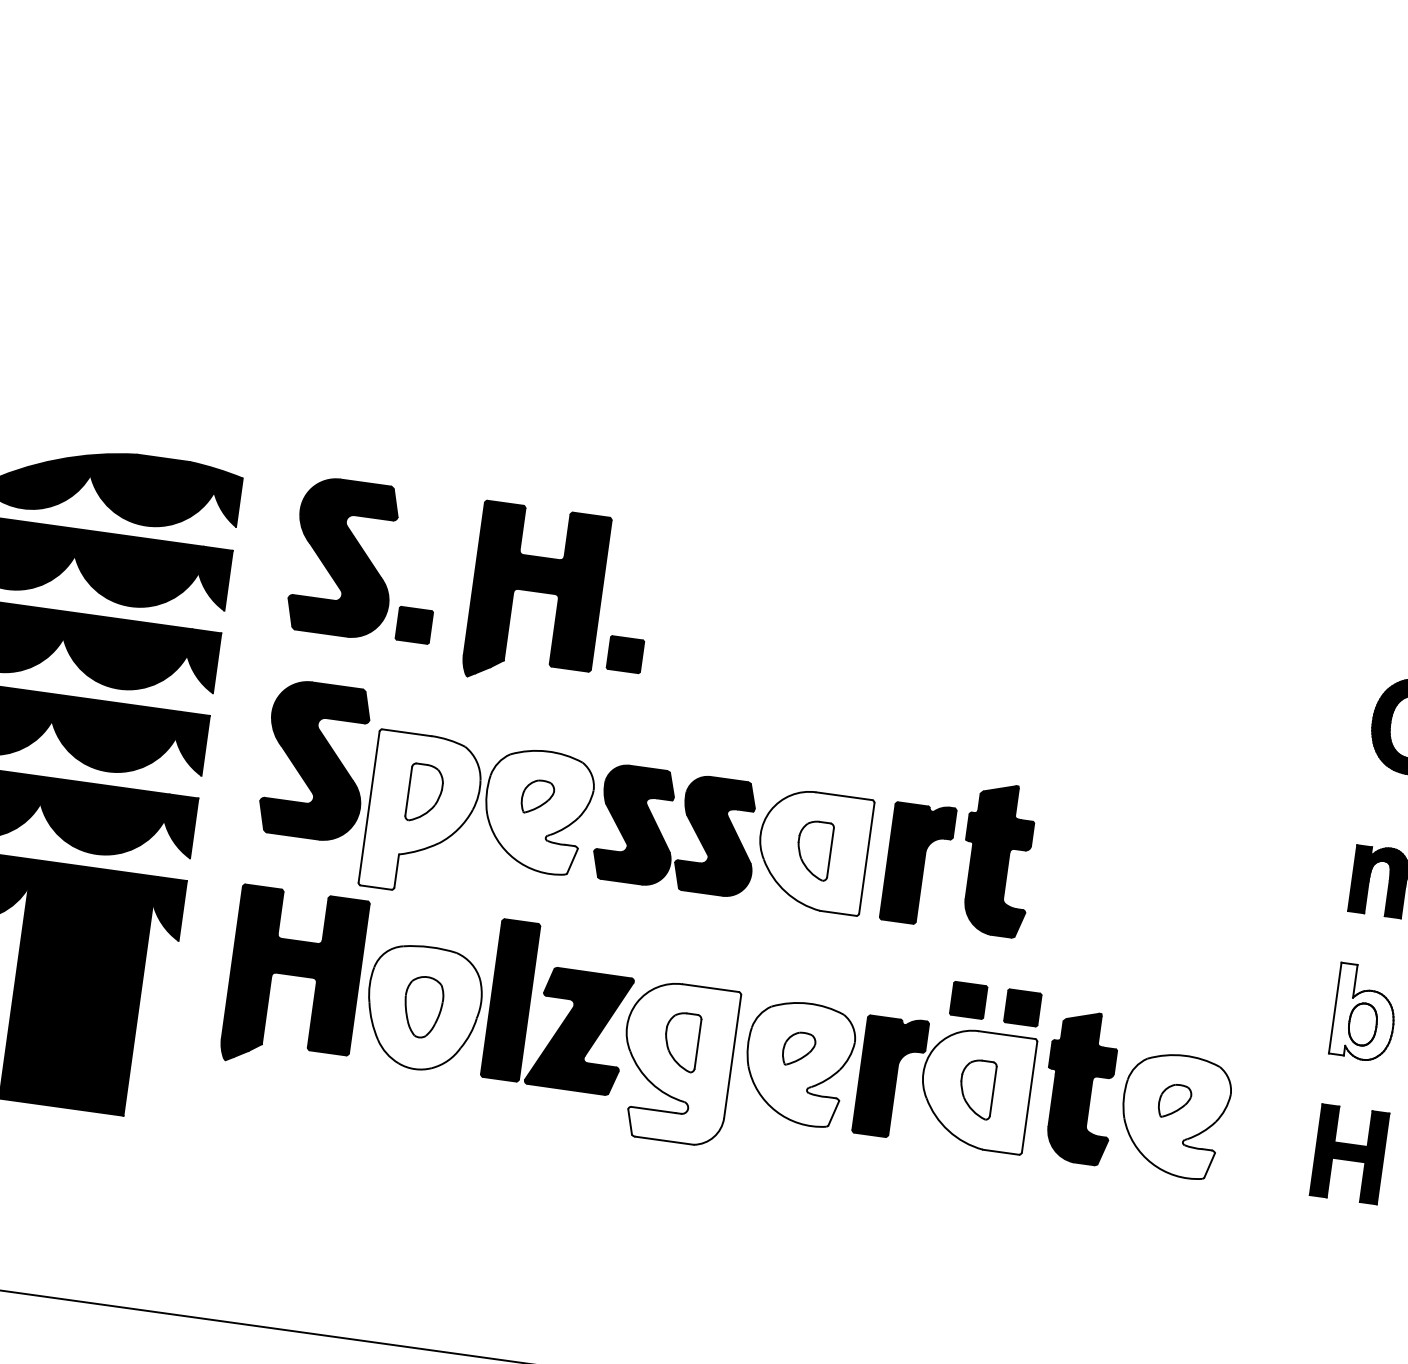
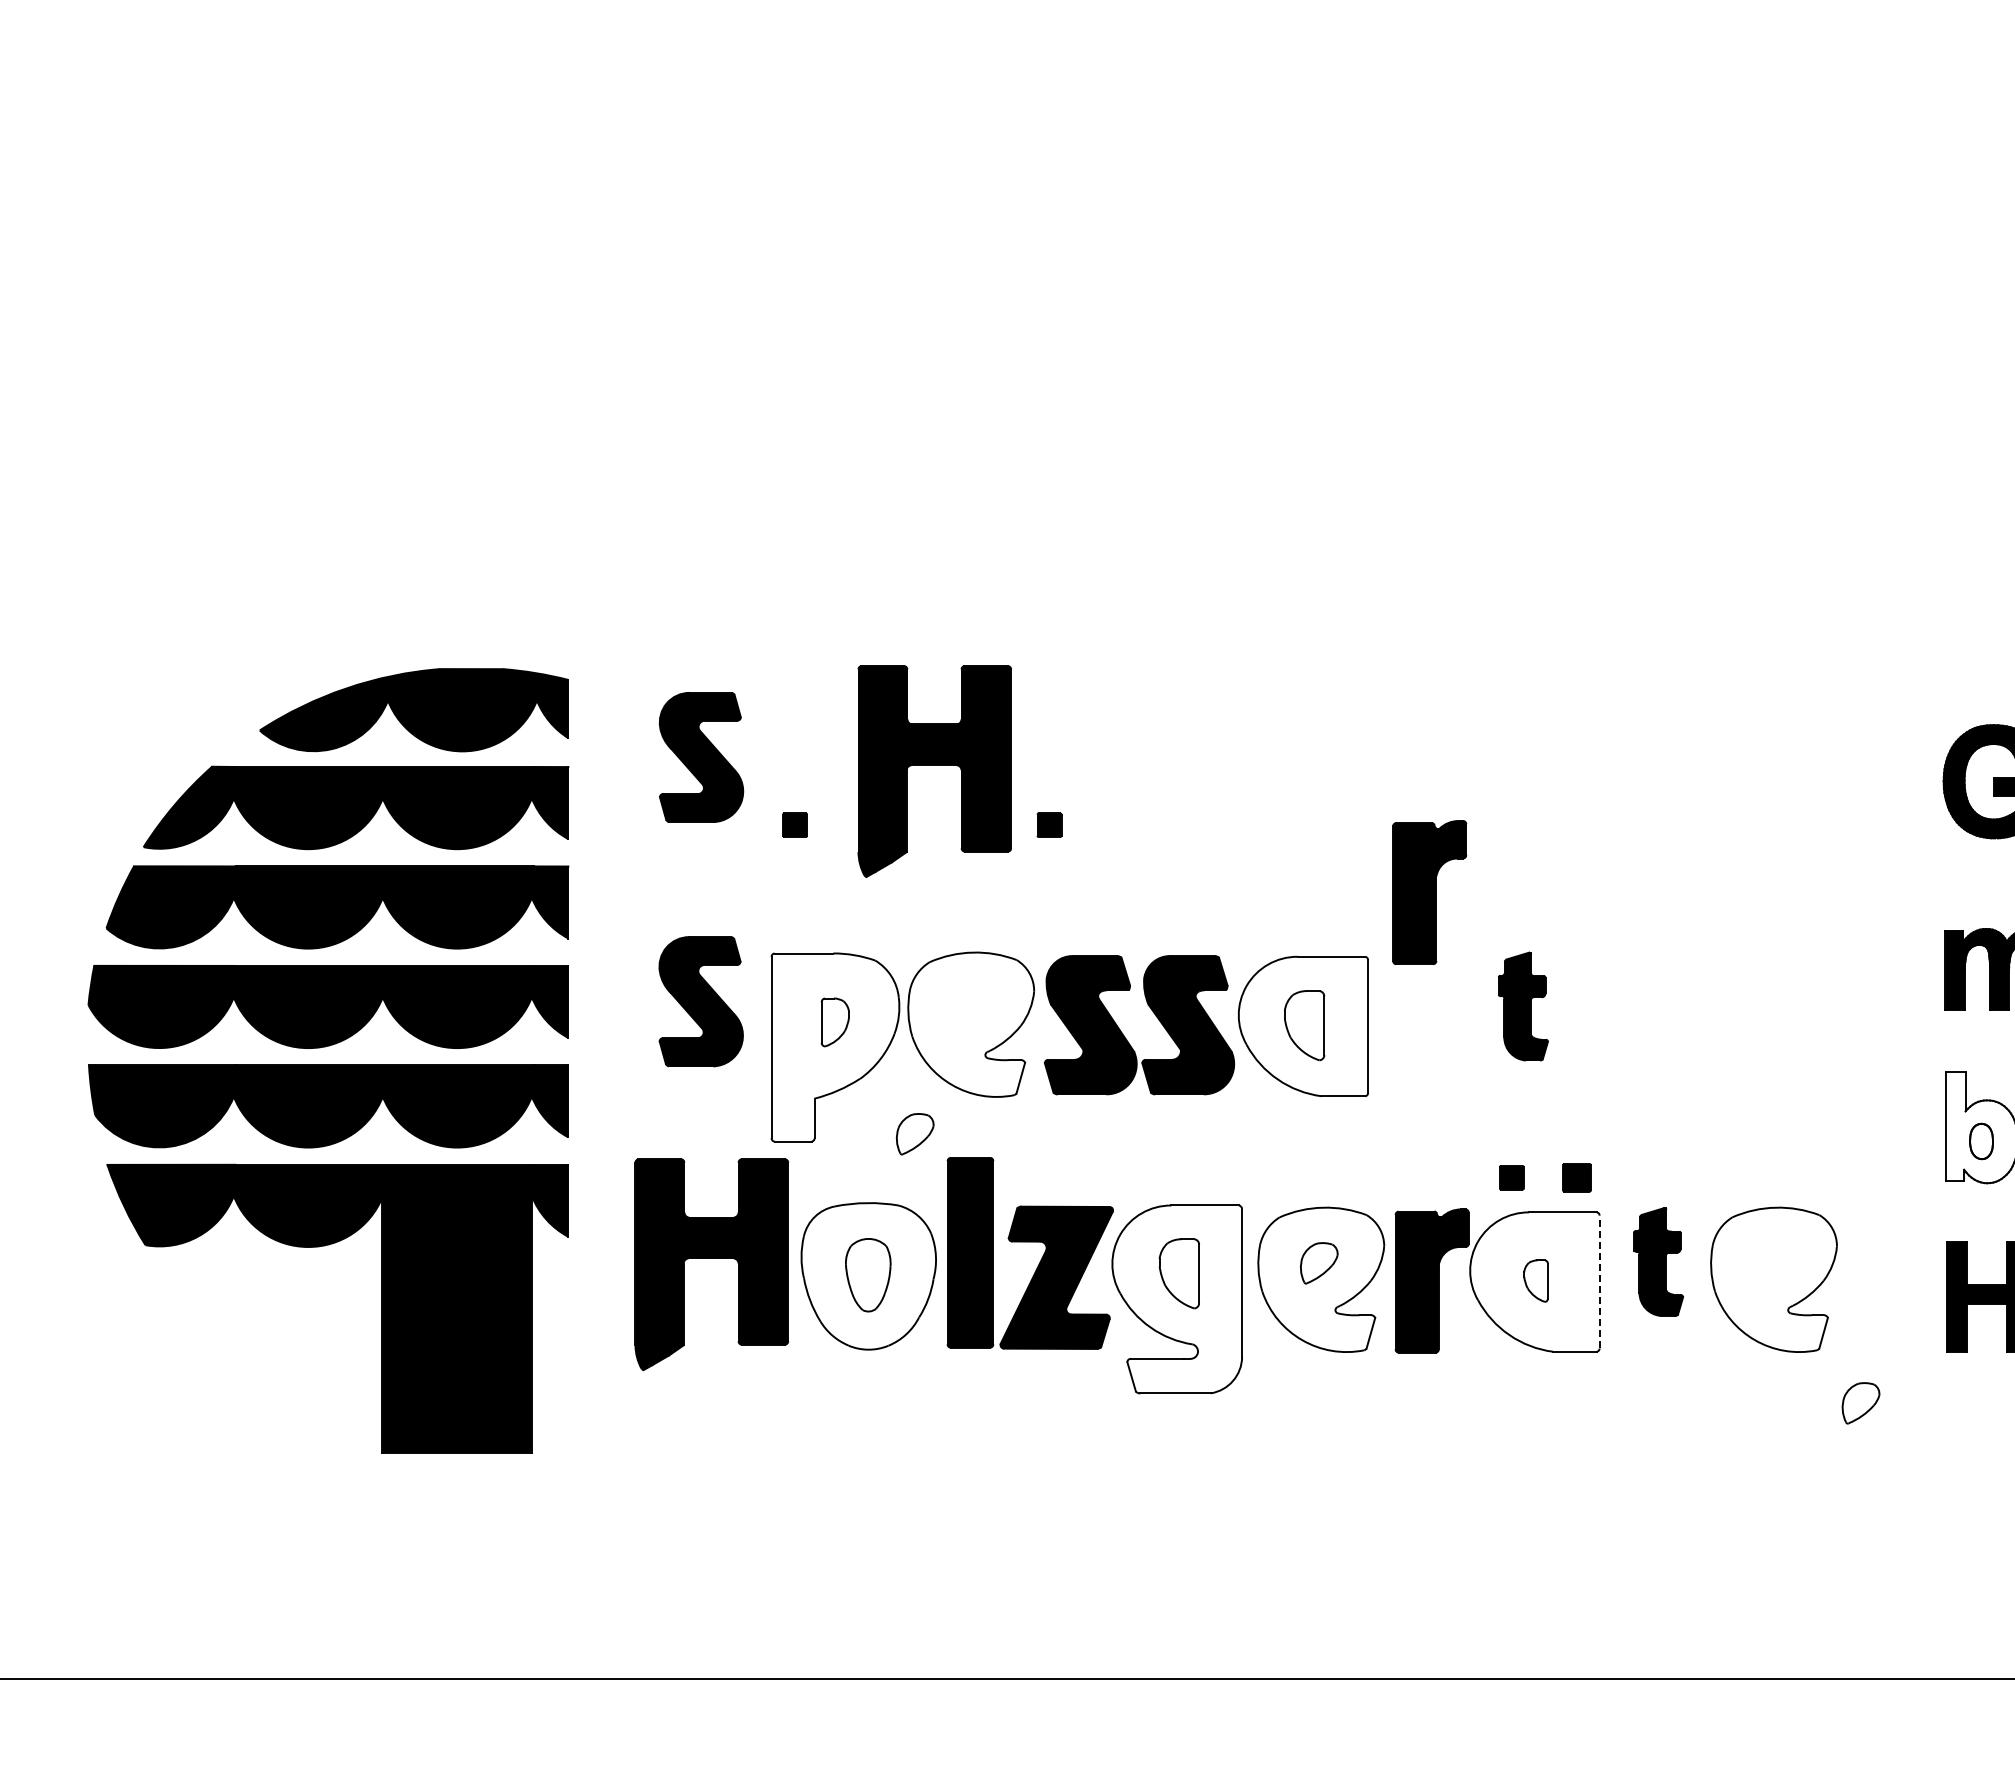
part: (344, 558) -> (701, 757), size x0.7
part: (413, 624) -> (794, 824), size x0.6
part: (625, 653) -> (1049, 824), size x0.6
part: (315, 760) -> (700, 1001), size x0.7
part: (425, 793) -> (835, 1022), size x0.7
part: (537, 797) -> (914, 1134), moved
part: (998, 859) -> (1523, 1006), size x0.6
part: (918, 863) -> (1429, 892), moved
part: (968, 1000) -> (1511, 1177), size x0.6
part: (1022, 1007) -> (1576, 1177), size x0.7
part: (1362, 1024) -> (1981, 1141), size x0.7
part: (1080, 1086) -> (1658, 1261), size x0.6
part: (976, 1088) -> (1535, 1280), size x0.6
line: (1029, 1096) -> (1599, 1281), solid -> dashed
part: (1174, 1101) -> (1860, 1403), moved

